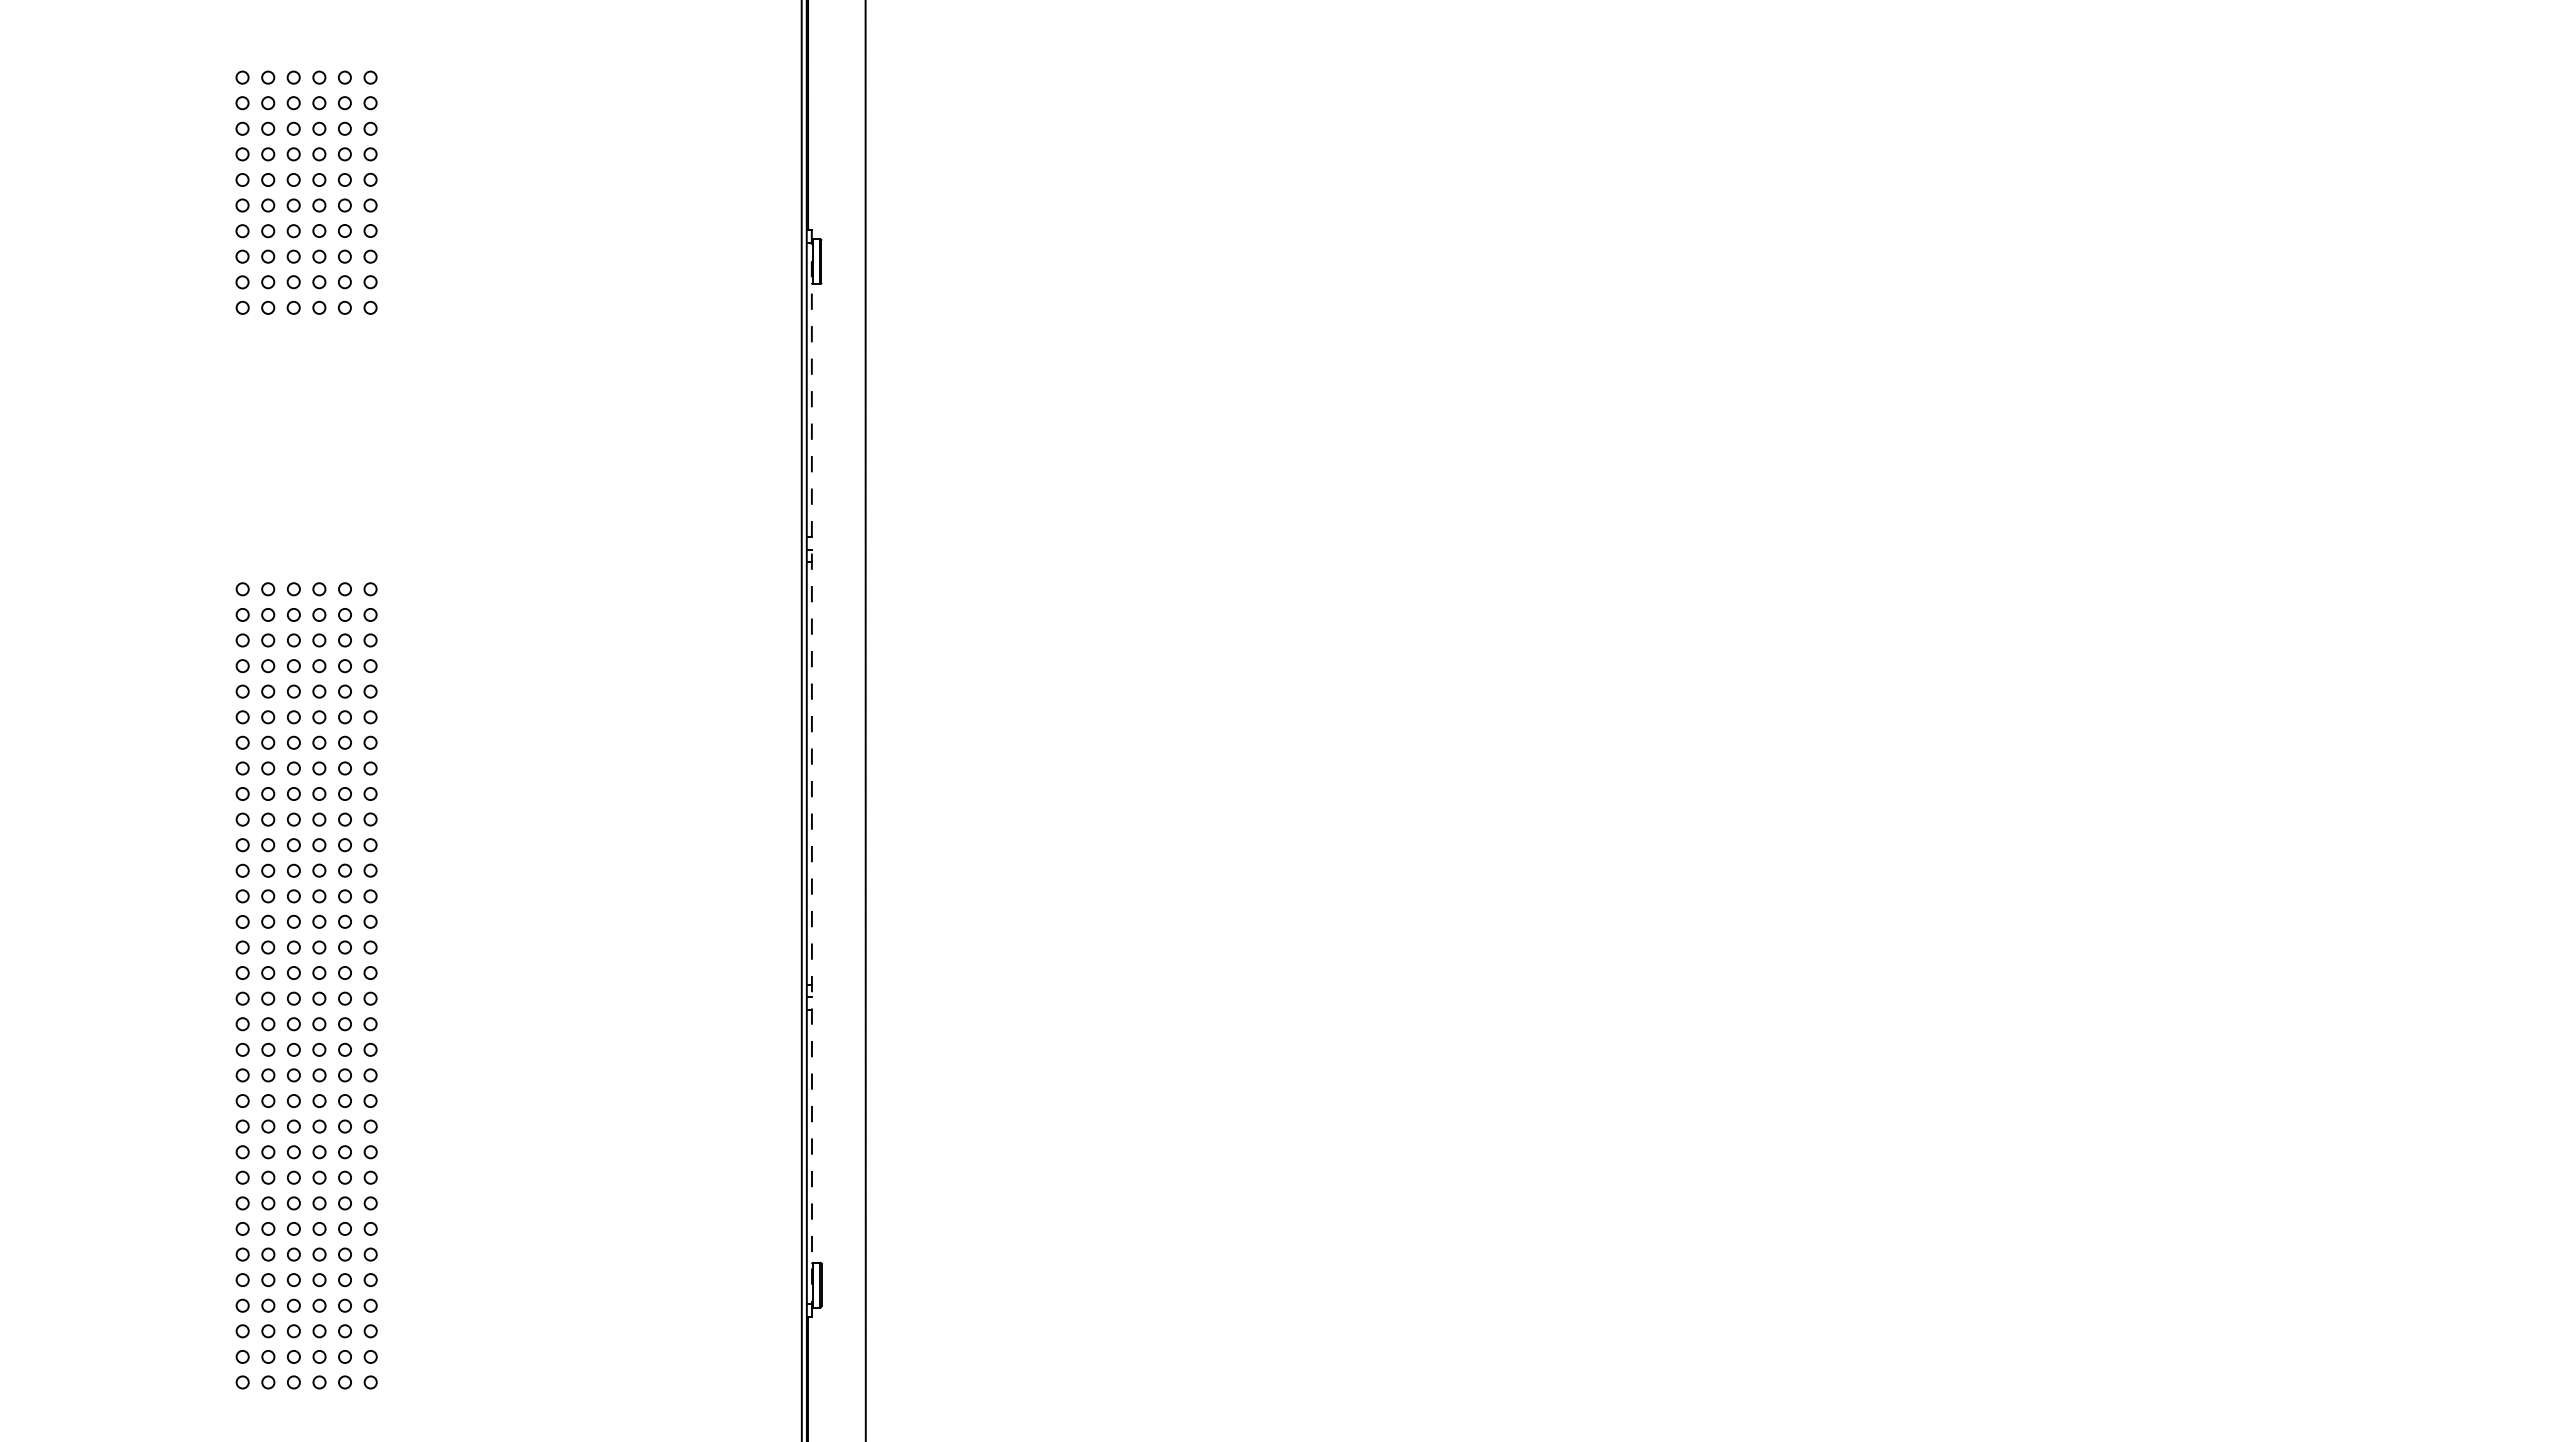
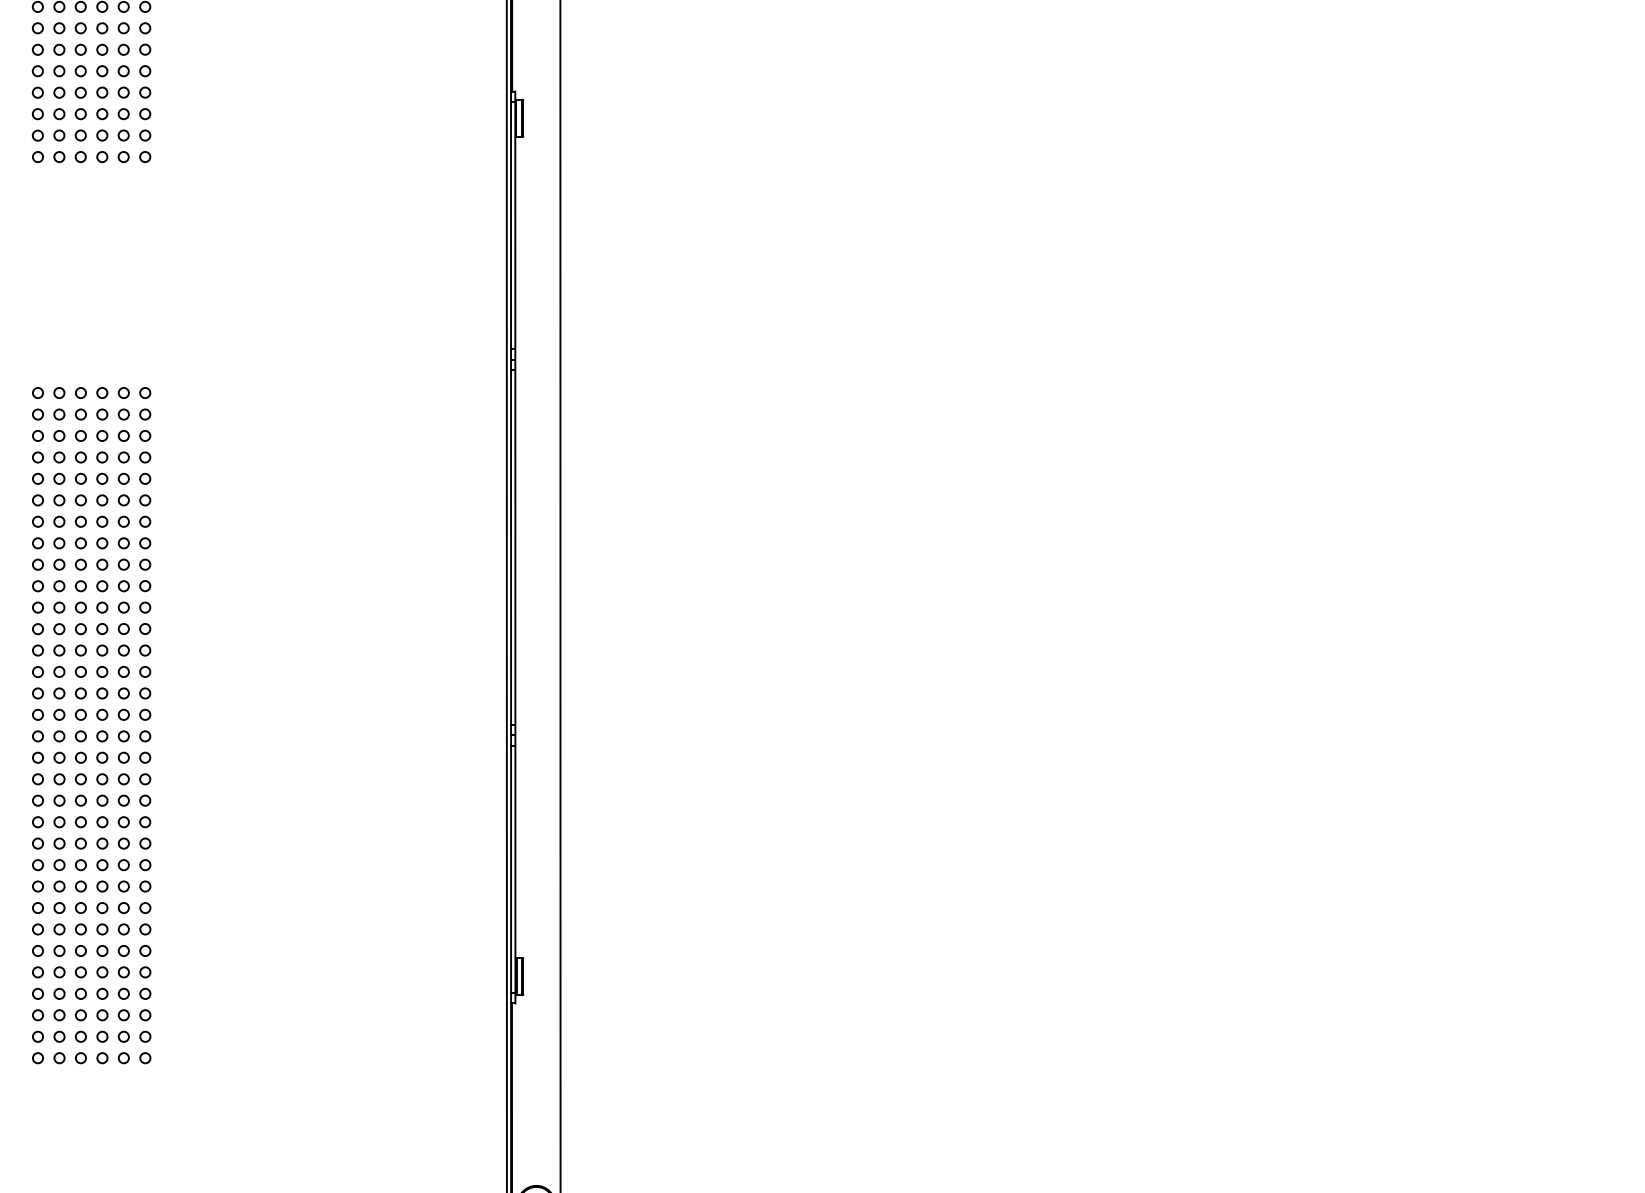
line: (811, 773) -> (515, 547), dashed -> solid

